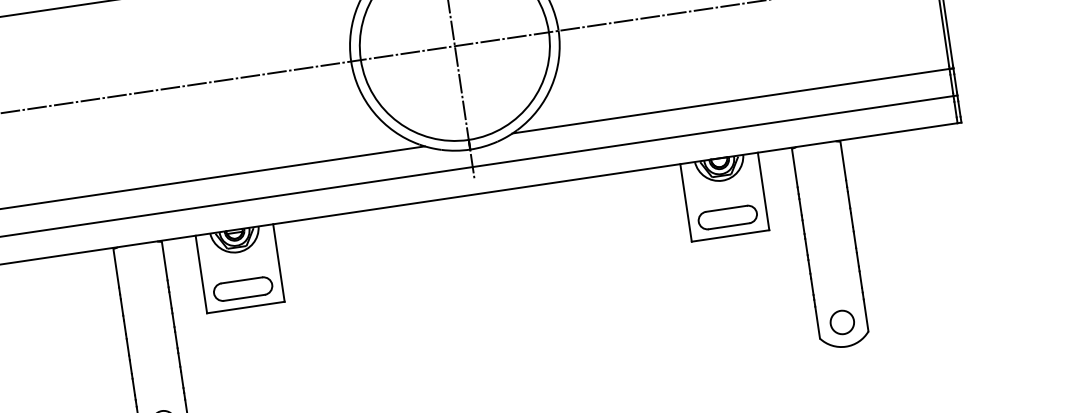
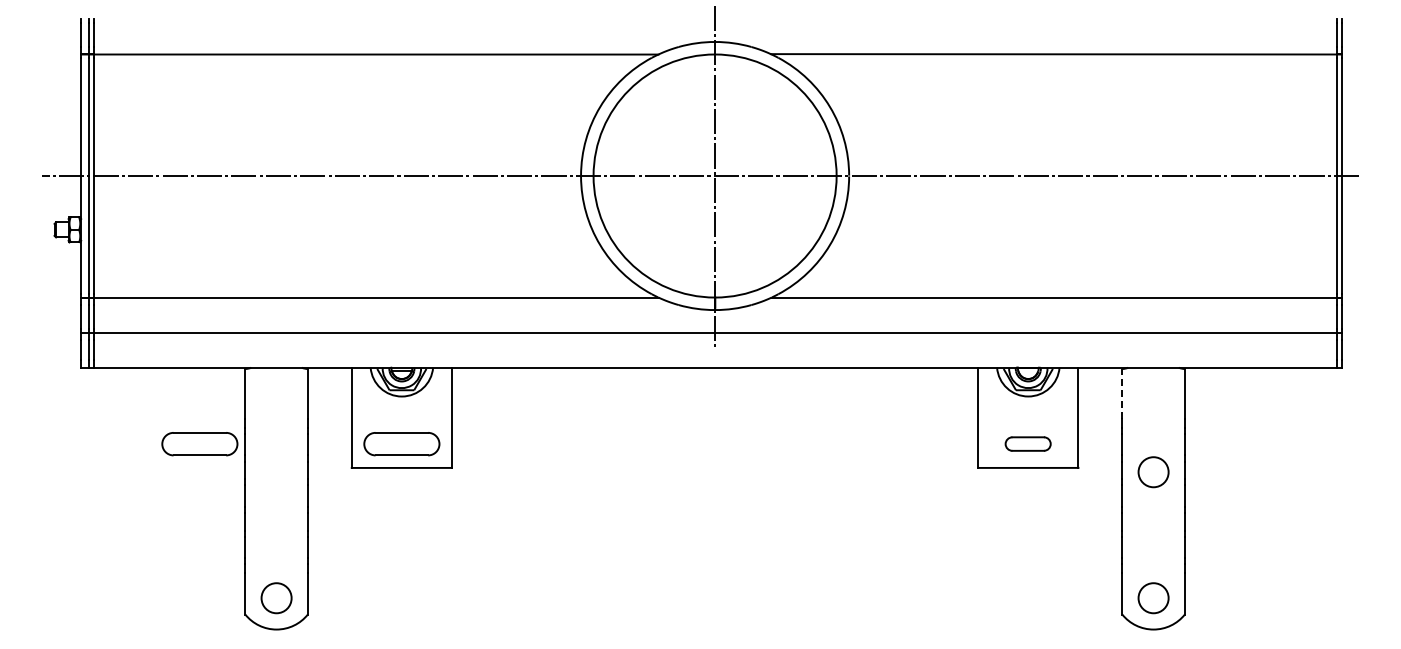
line: (794, 167) -> (1122, 393), solid -> dashed
part: (727, 217) -> (1027, 443), size x0.6
circle: (827, 225) -> (1153, 472), added
part: (86, 312) -> (199, 444), added

